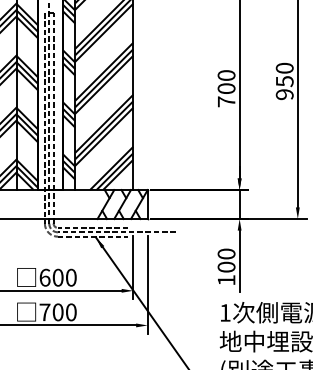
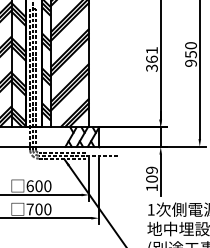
text: (225, 88) -> (151, 59), 700 -> 361
text: (225, 252) -> (151, 169), 100 -> 109

